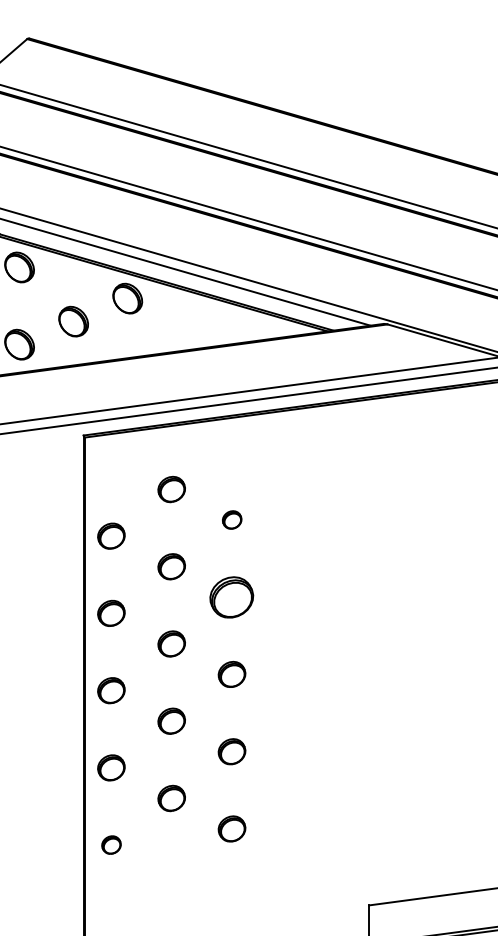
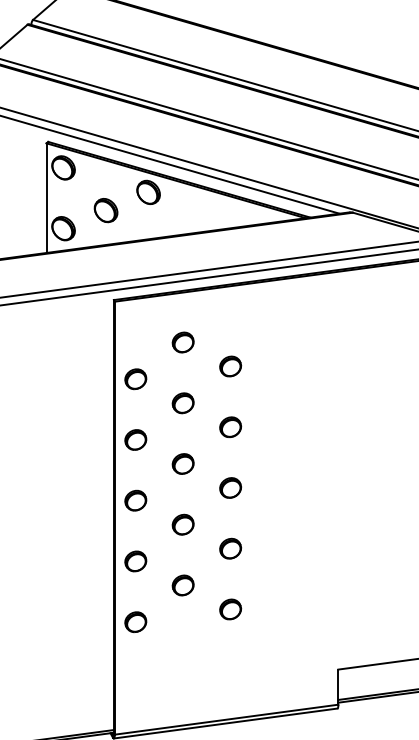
part: (231, 519) -> (230, 366), size x1.43
part: (231, 596) -> (230, 426), size x0.62
part: (111, 844) -> (135, 621), size x1.43

